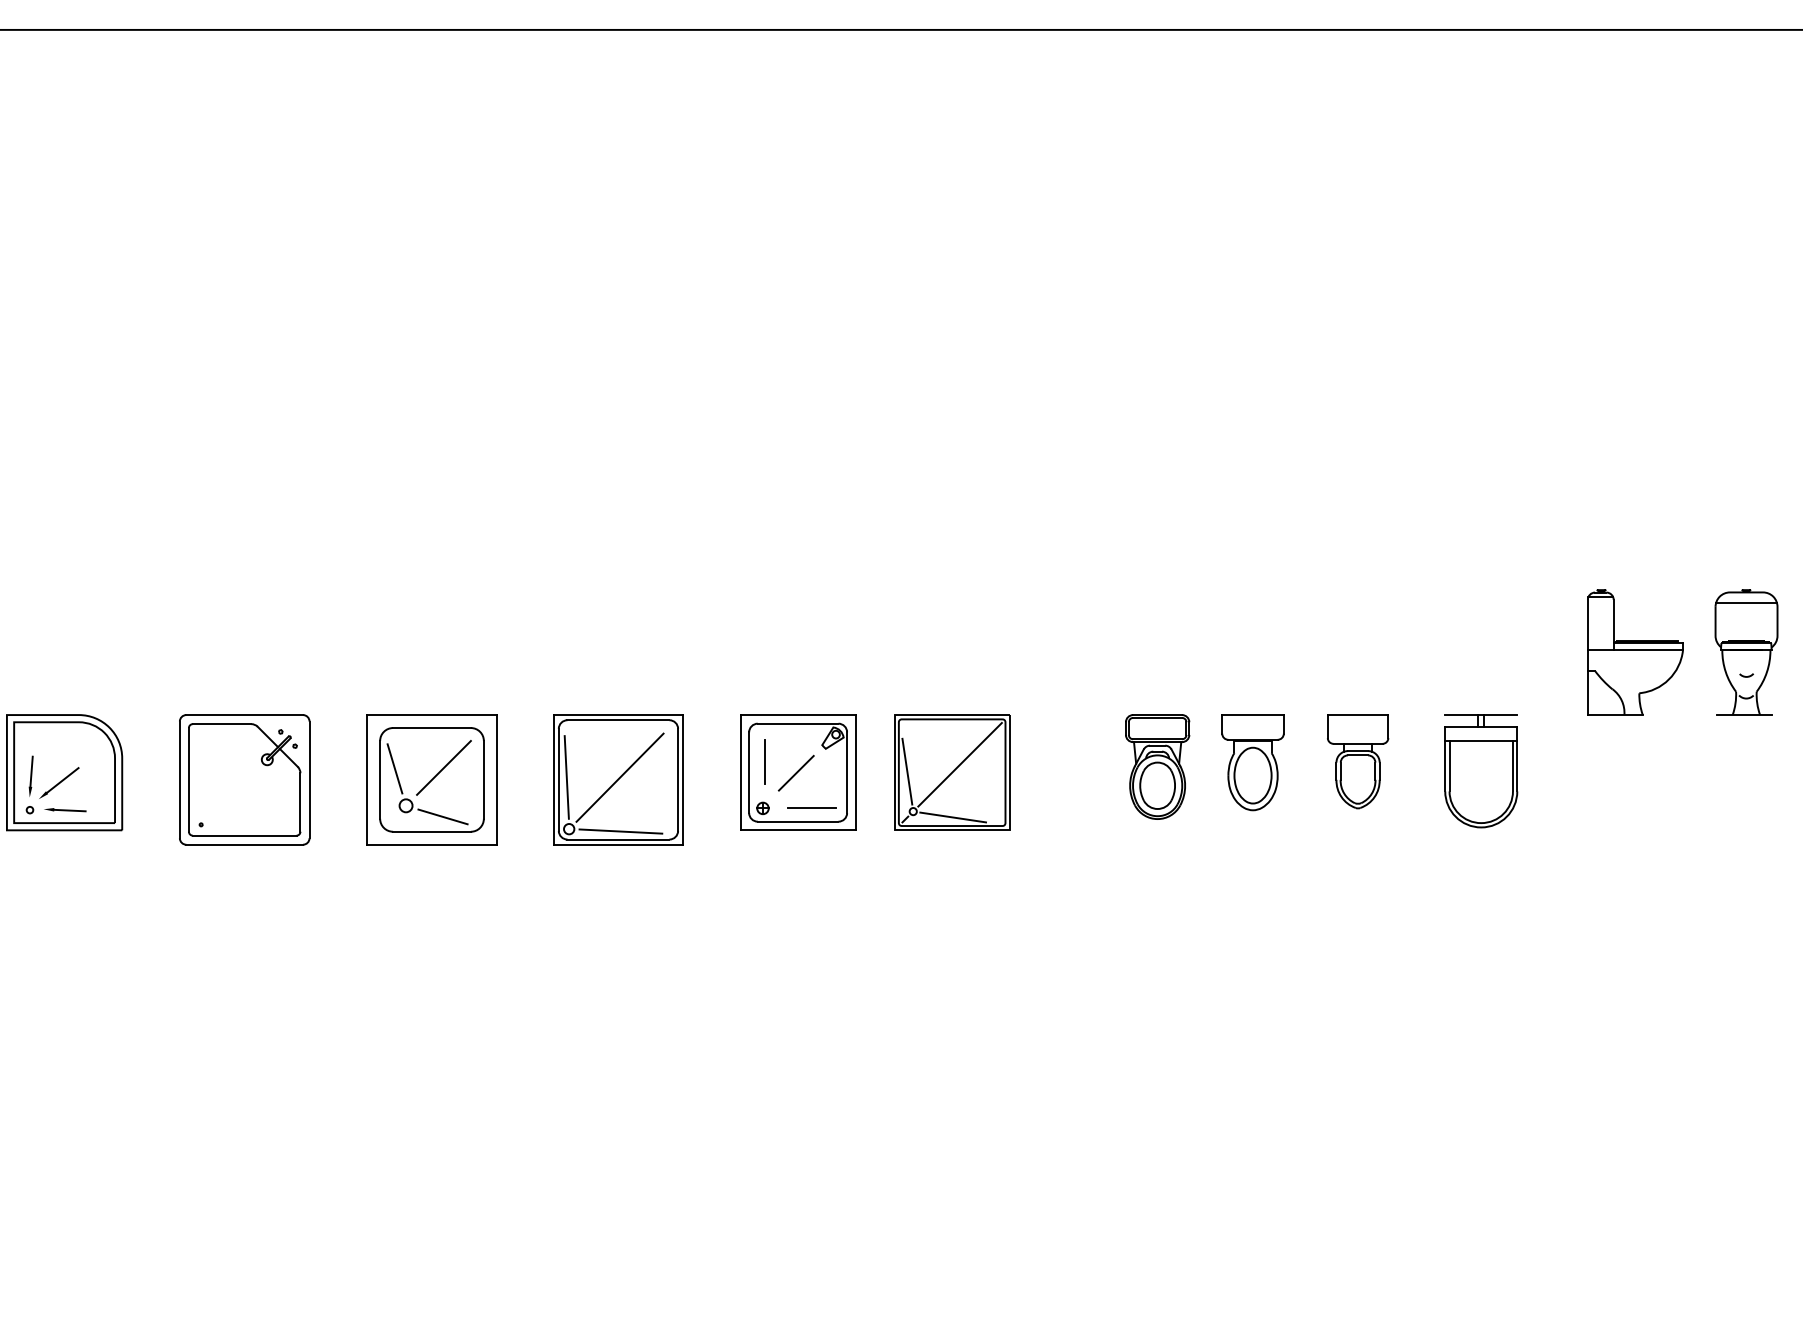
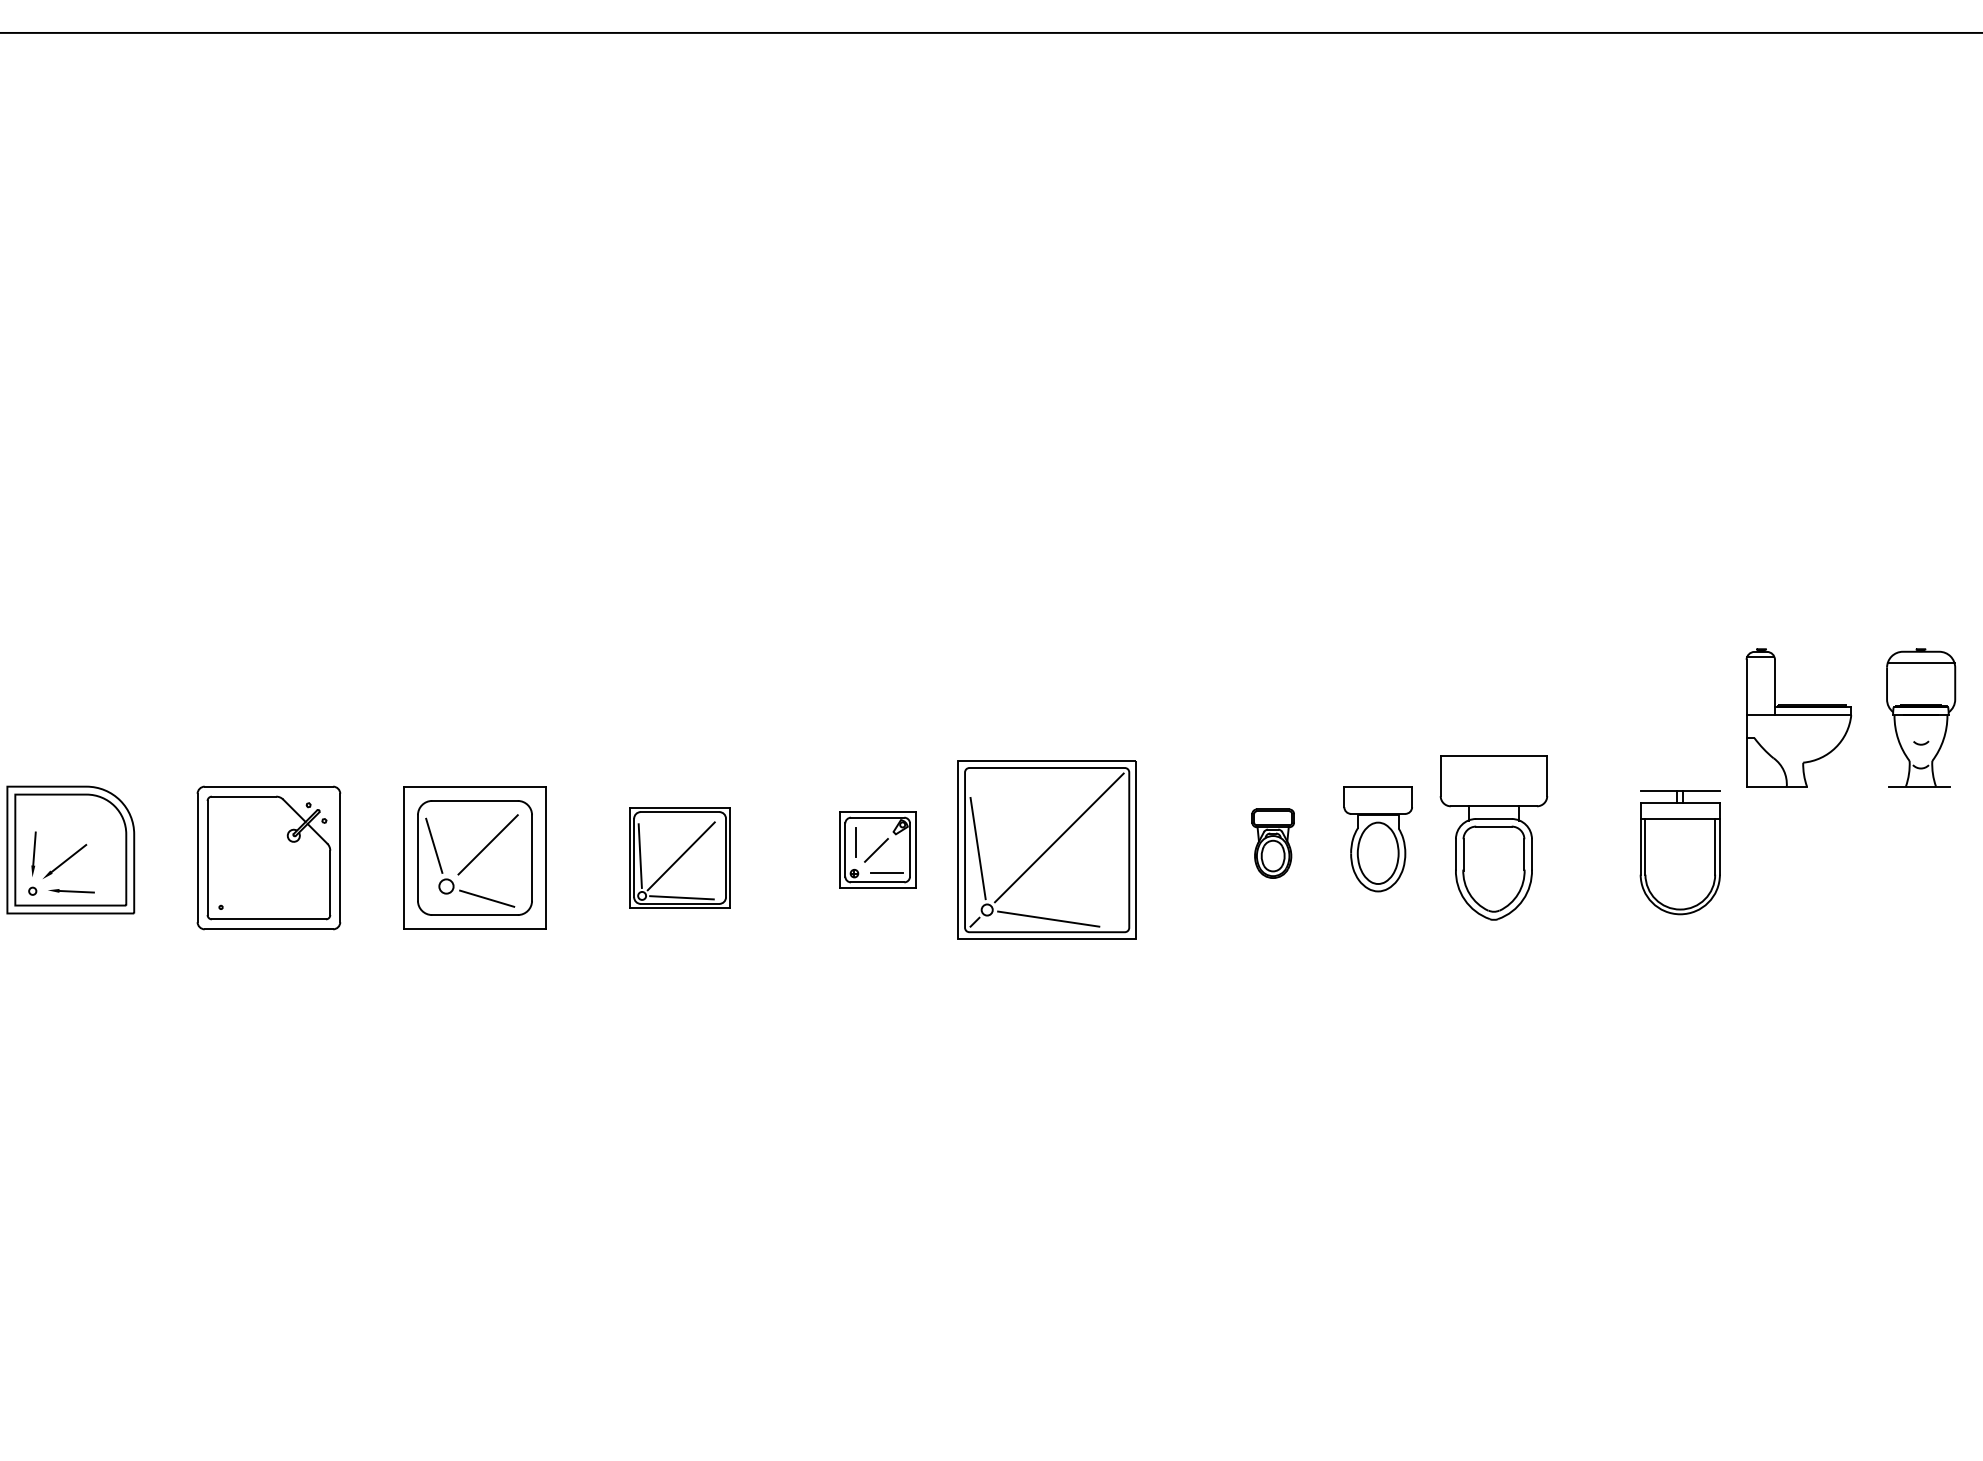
part: (1357, 762) -> (1493, 838), size x1.6
part: (1156, 766) -> (1272, 843), size x0.6
part: (1480, 771) -> (1679, 852), moved
part: (797, 772) -> (877, 849), size x0.6
part: (952, 772) -> (1047, 849), size x1.4
part: (617, 779) -> (679, 857), size x0.7

